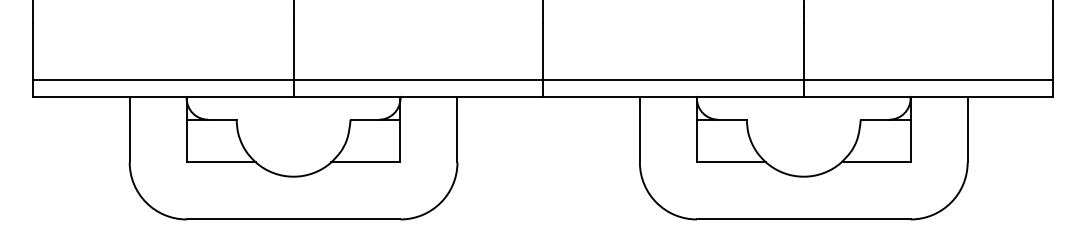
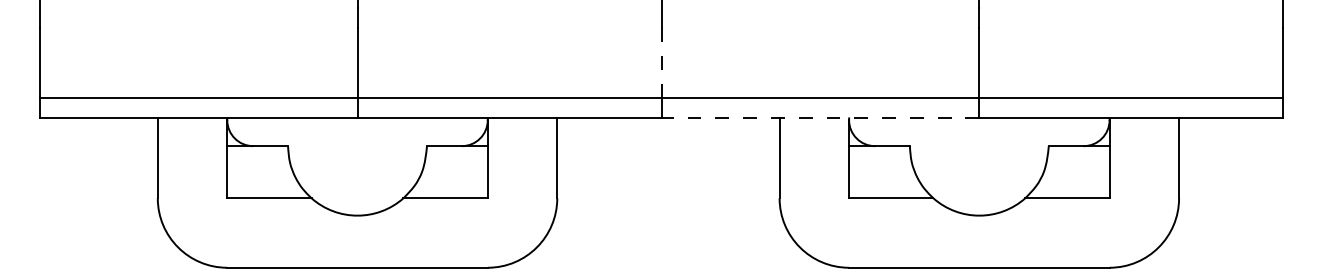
line: (543, 51) -> (661, 62), solid -> dashed
line: (673, 97) -> (820, 118), solid -> dashed

